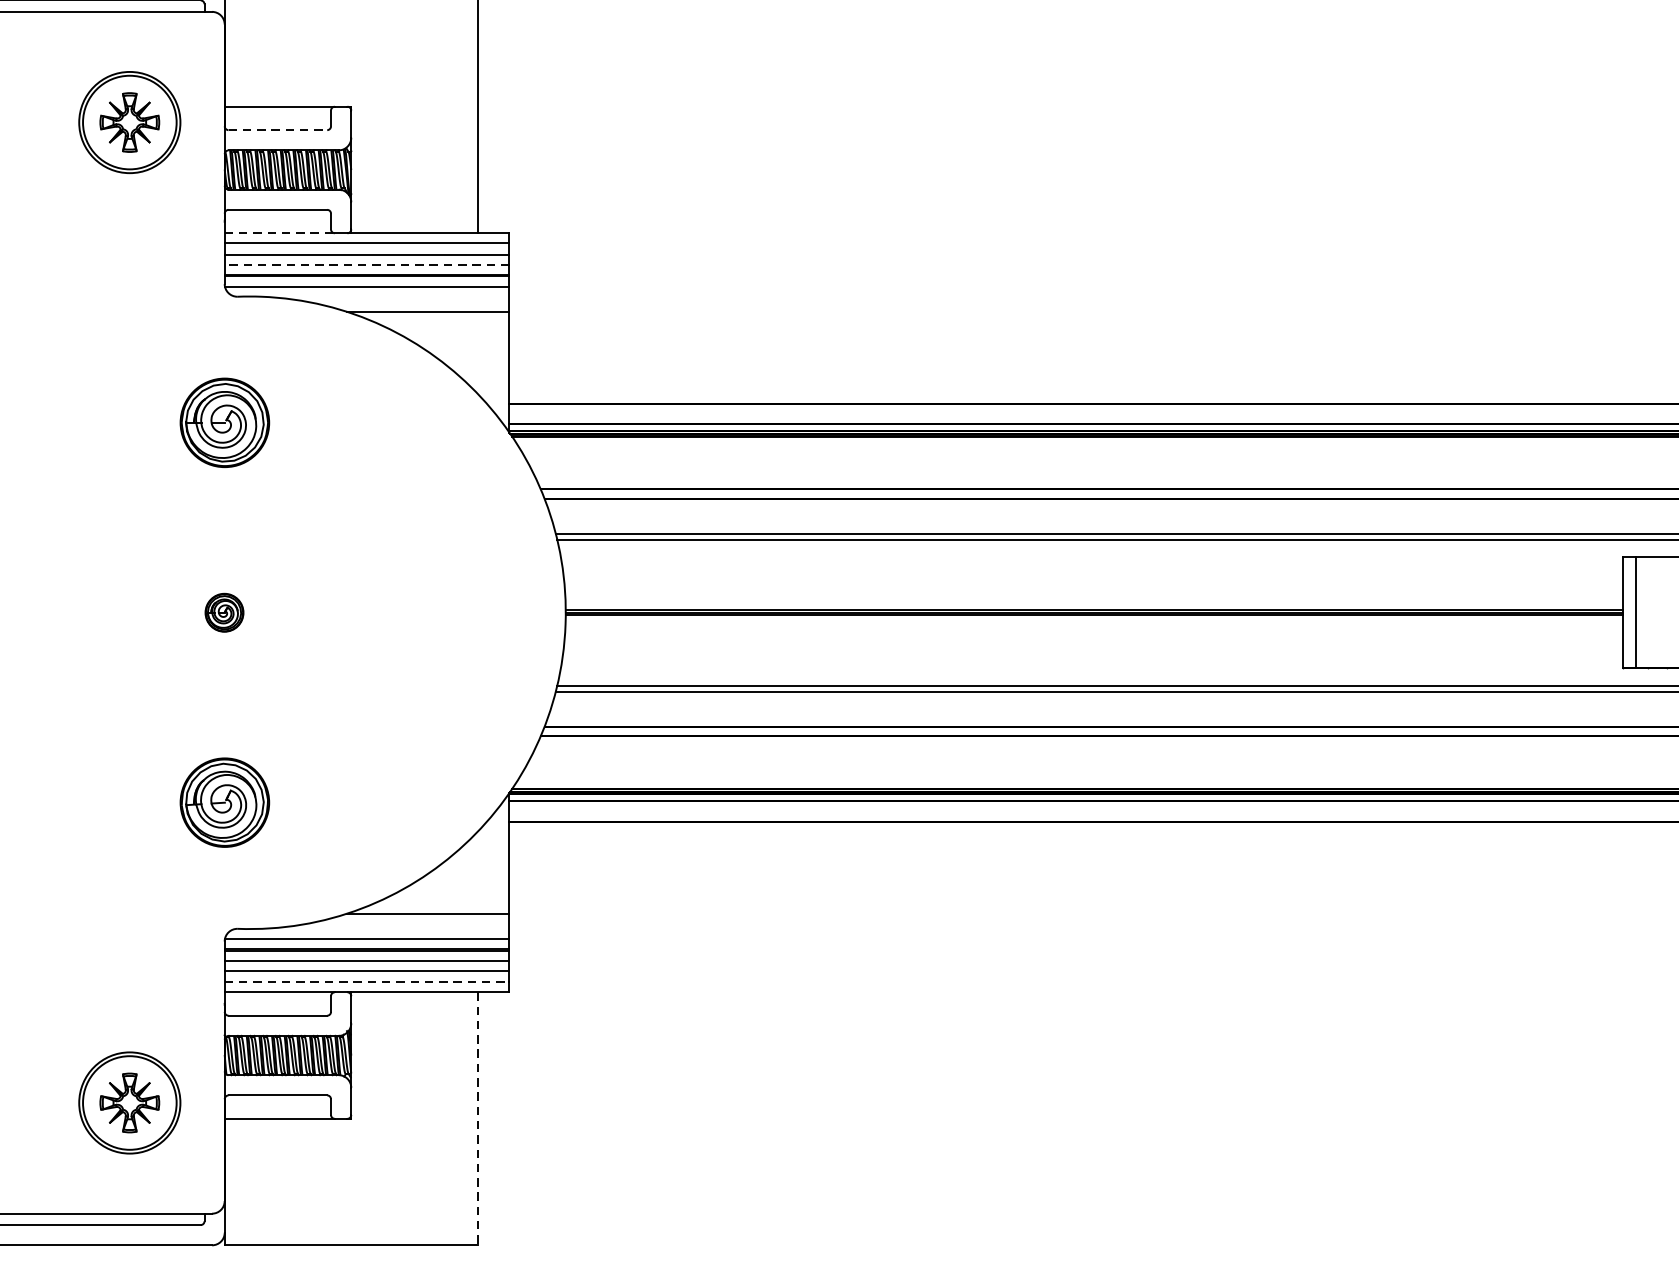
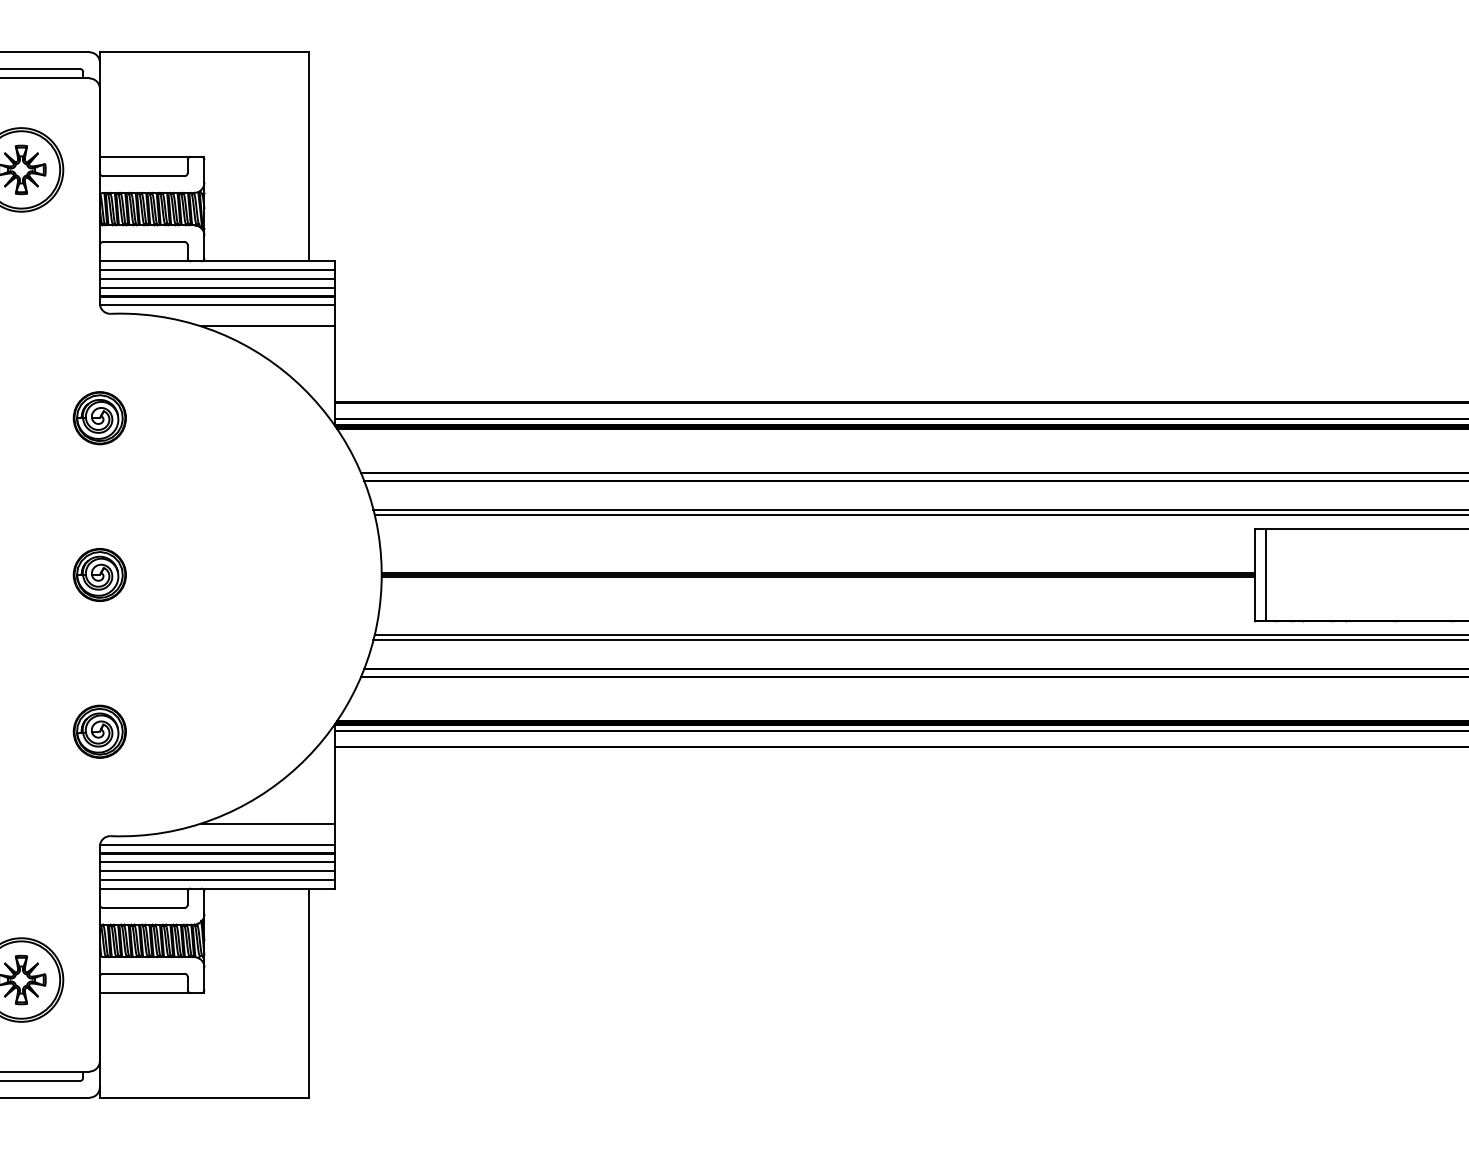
line: (277, 130) -> (143, 176), dashed -> solid
line: (279, 233) -> (145, 261), dashed -> solid
line: (367, 264) -> (217, 287), dashed -> solid
part: (224, 423) -> (99, 418), size x0.71
part: (224, 612) -> (99, 574), size x1.67
part: (224, 802) -> (99, 731), size x0.71
line: (367, 982) -> (217, 880), dashed -> solid
line: (478, 1119) -> (309, 993), dashed -> solid

